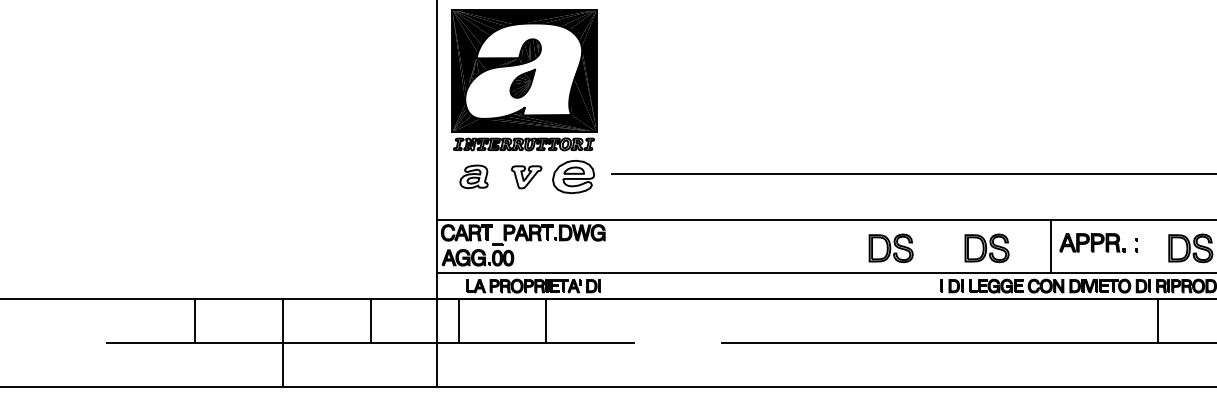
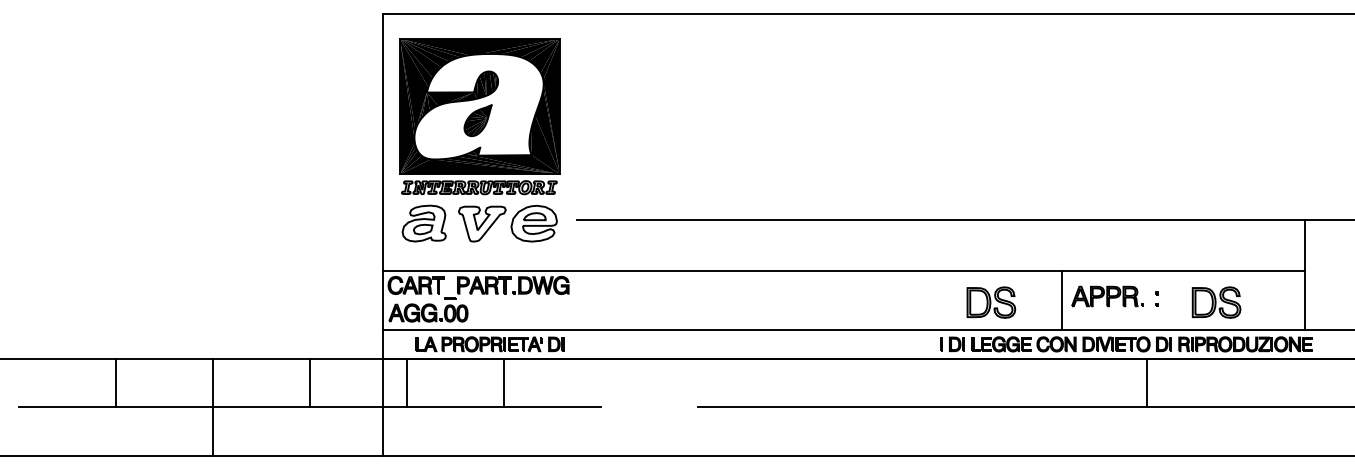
part: (473, 176) -> (423, 223), size x1.43
part: (526, 176) -> (482, 223), size x1.43
part: (891, 248) -> (885, 302), removed
line: (1158, 320) -> (1147, 382), moved

